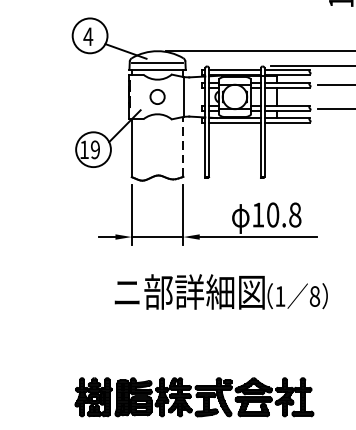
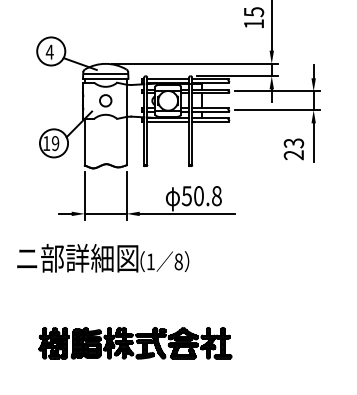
line: (183, 146) -> (126, 140), dashed -> solid
text: (257, 215) -> (186, 196), 10.8 -> 50.8
text: (221, 292) -> (103, 258), moved

